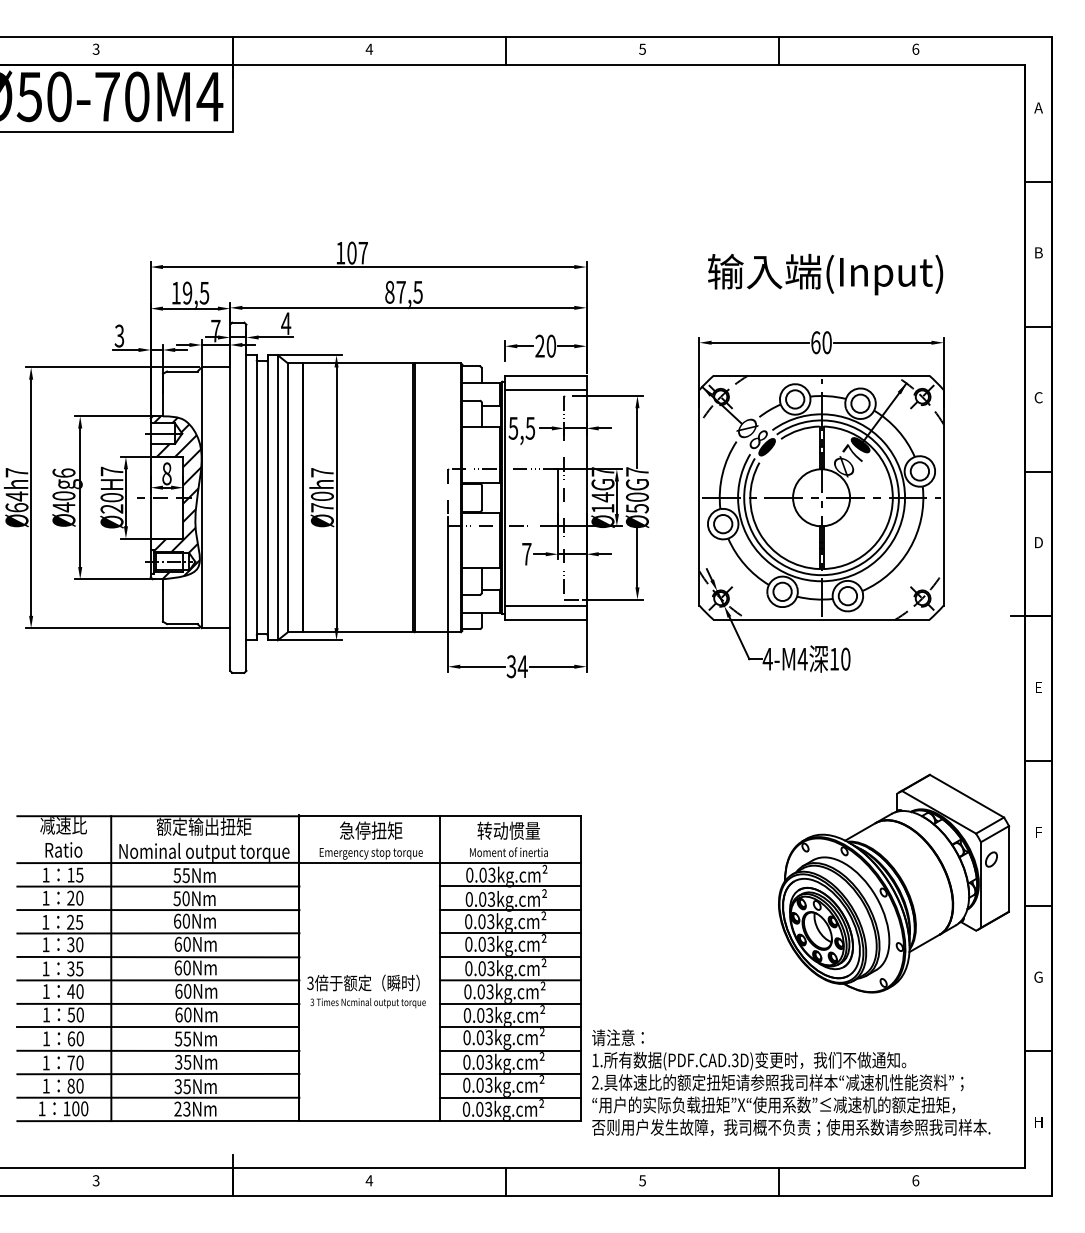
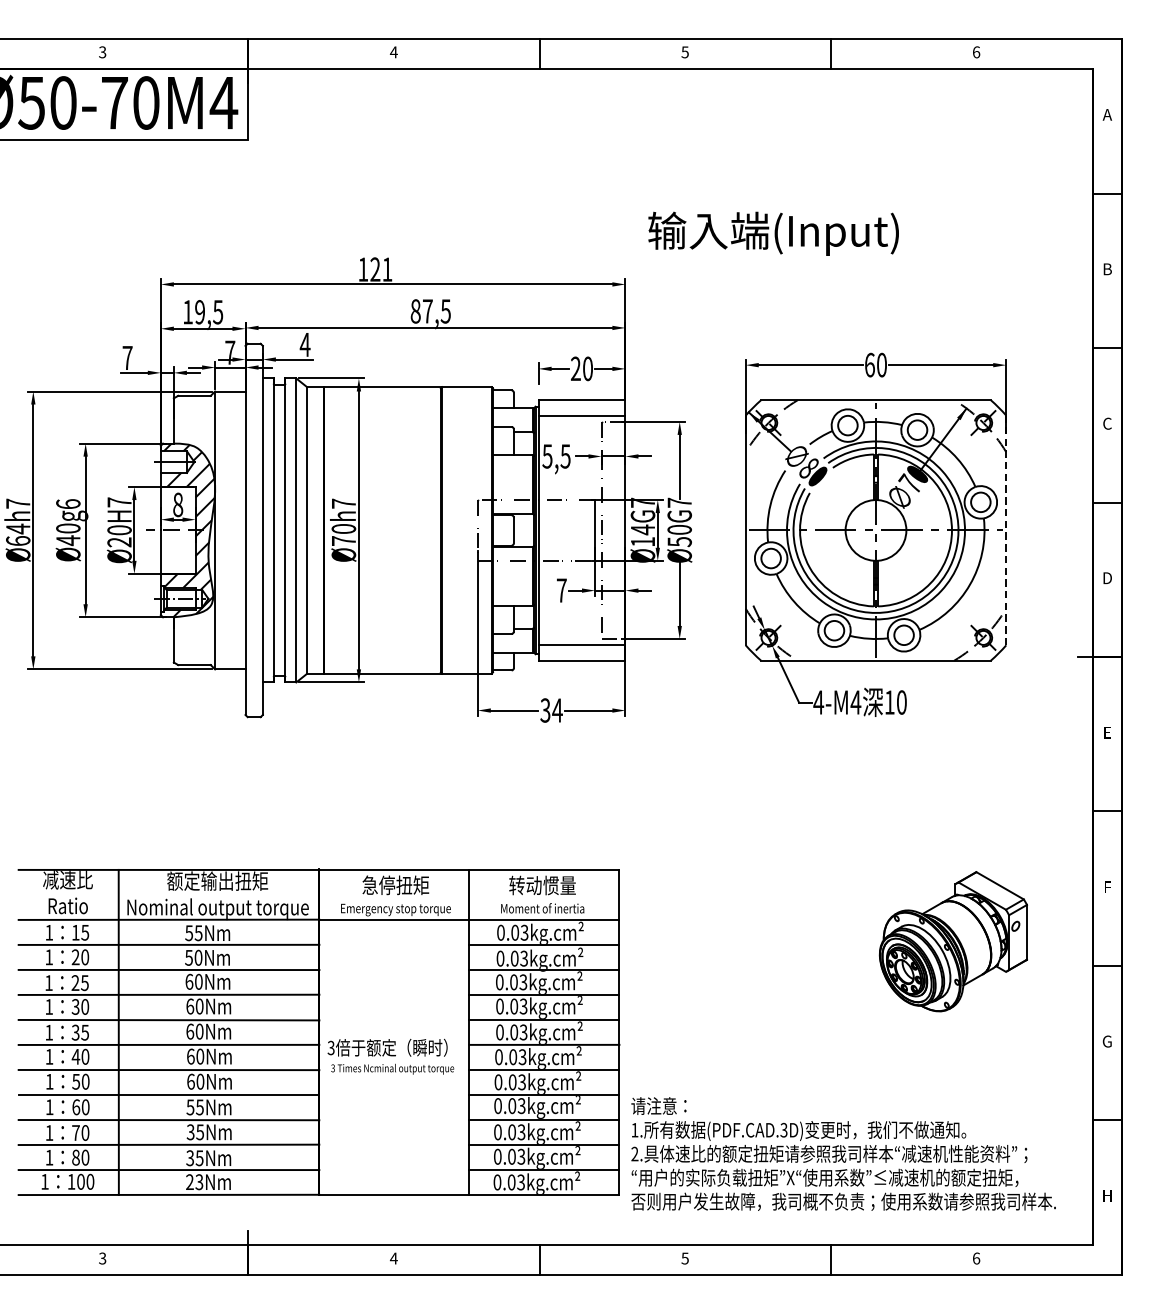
text: (357, 252) -> (381, 268), 107 -> 121
text: (825, 274) -> (773, 233), moved
text: (119, 335) -> (127, 357), 3 -> 7
line: (943, 497) -> (1006, 530), solid -> dashed
part: (894, 883) -> (953, 941), size x0.6

